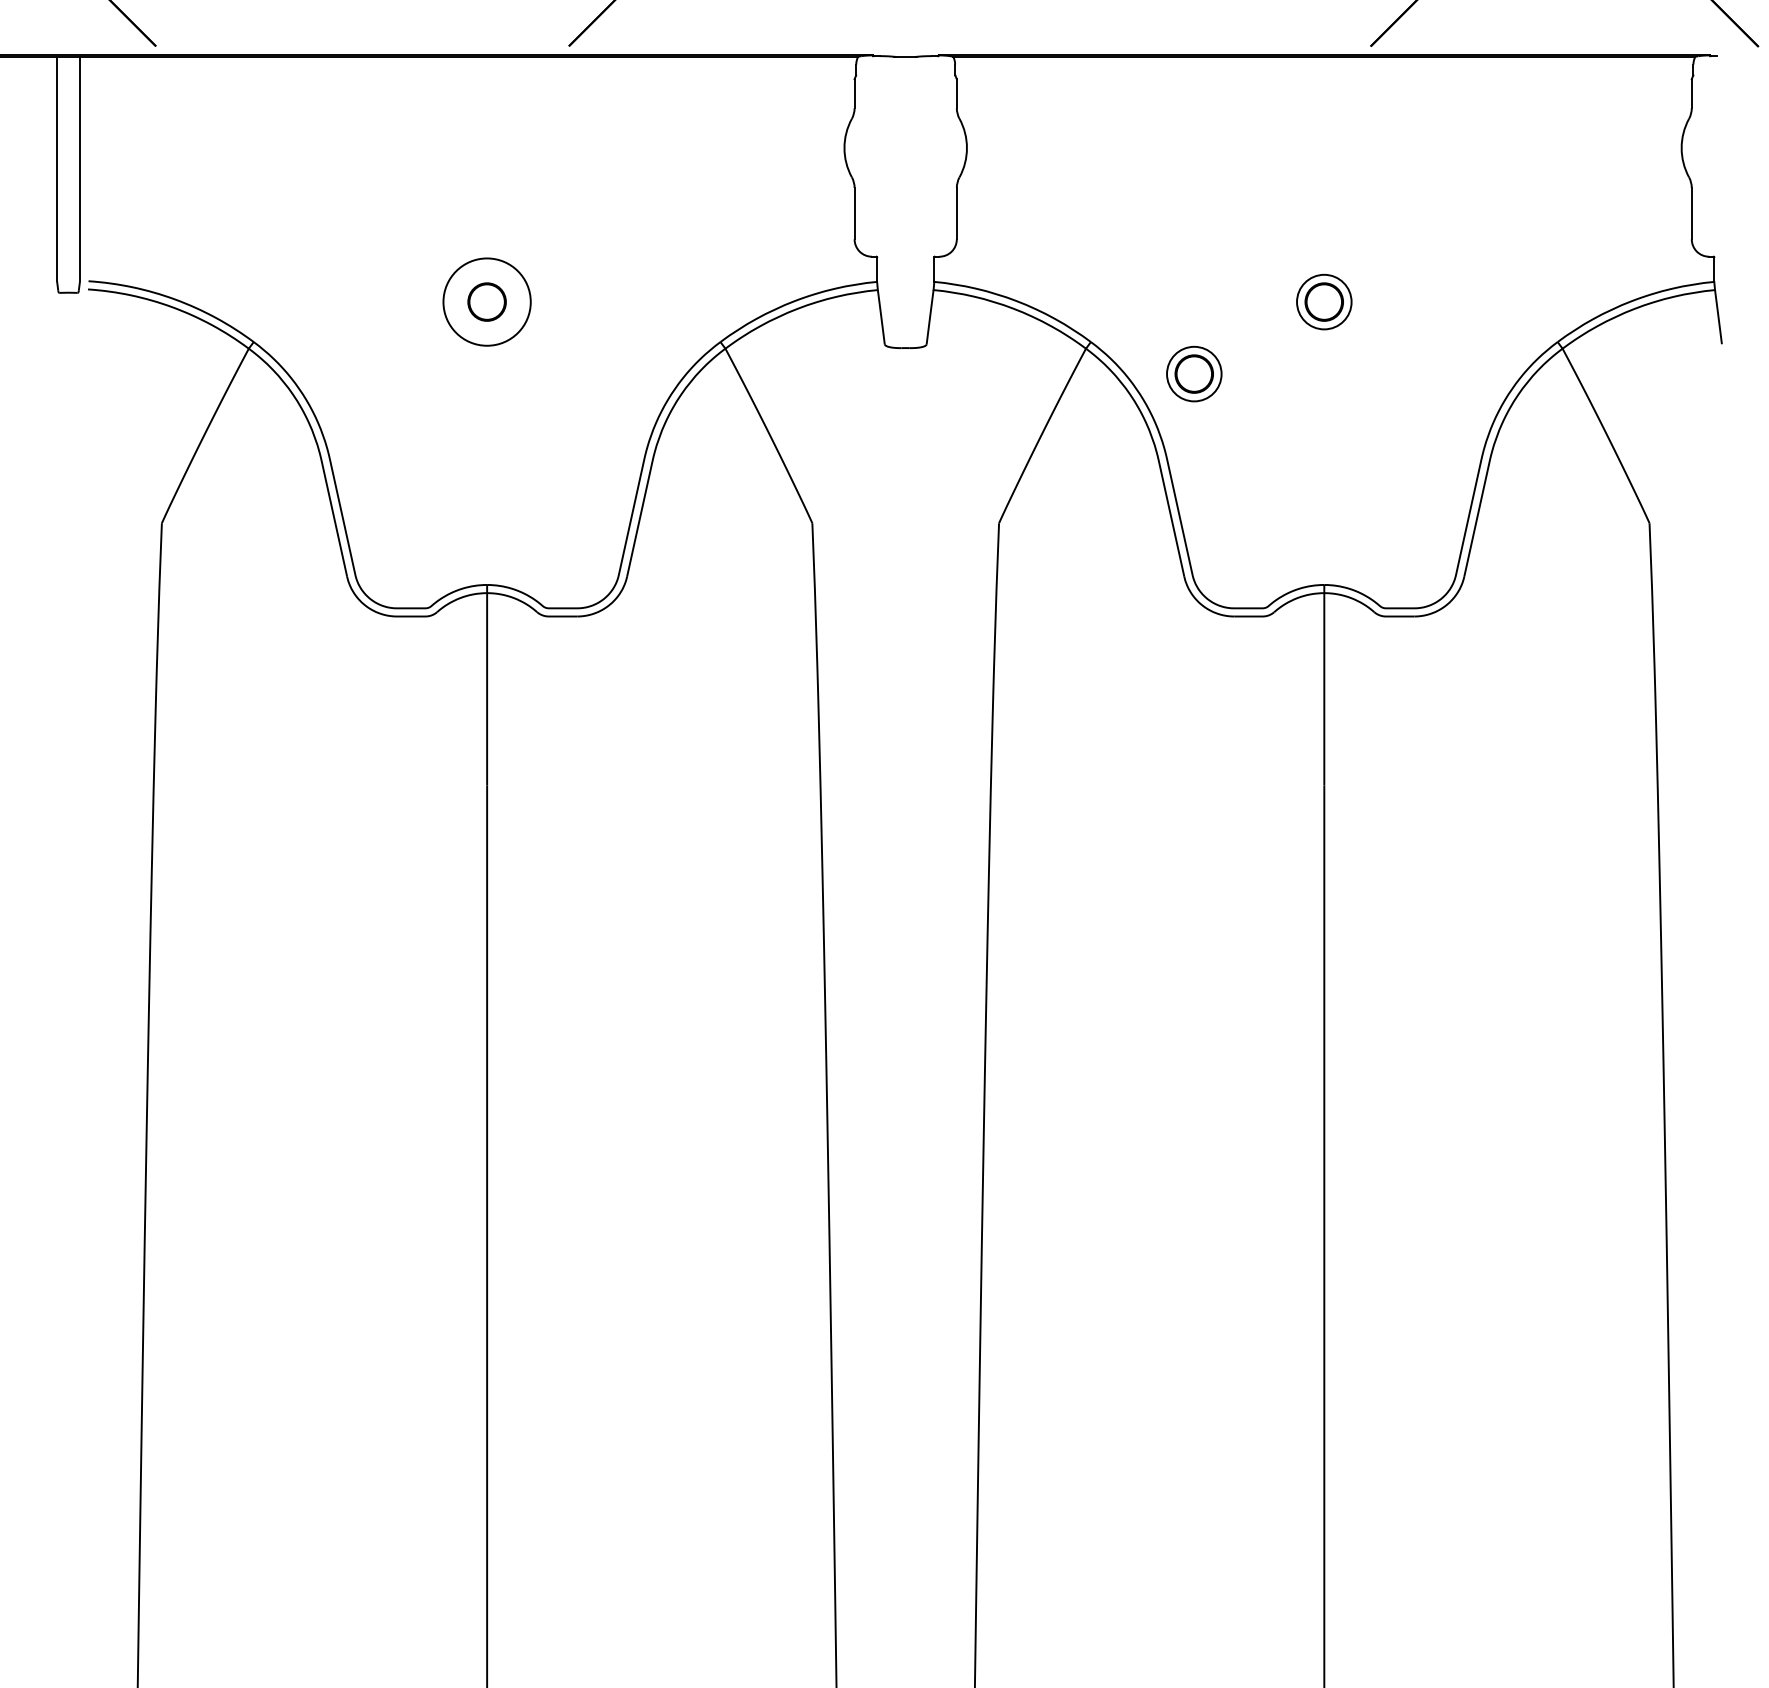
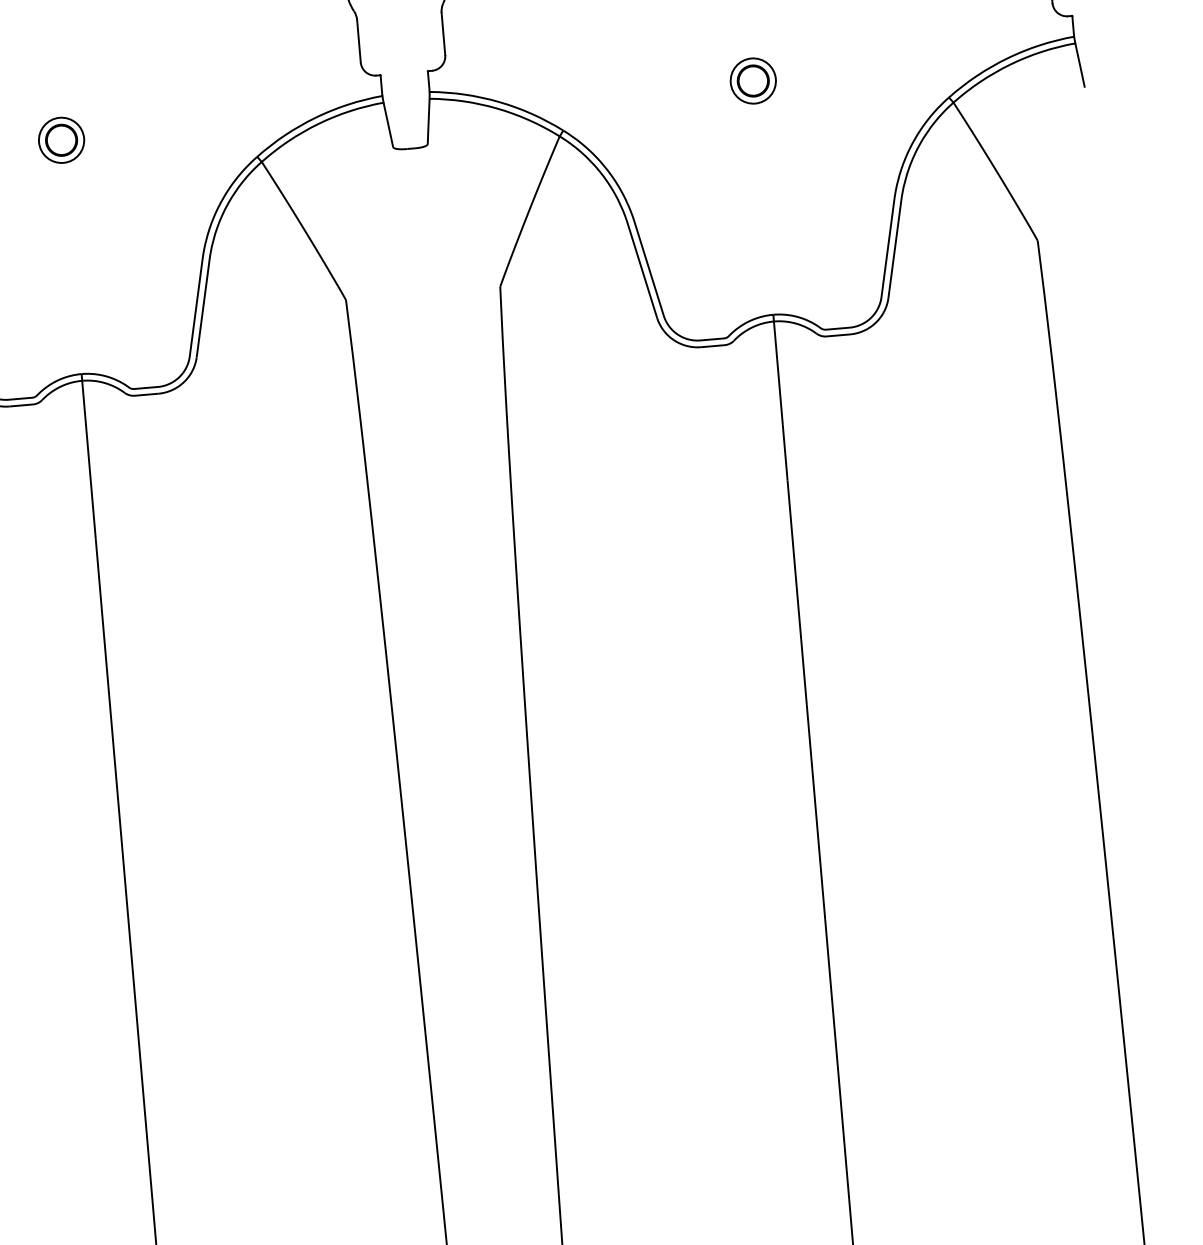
circle: (486, 301) -> (61, 139), size x0.62
part: (1194, 373) -> (651, 149), removed

